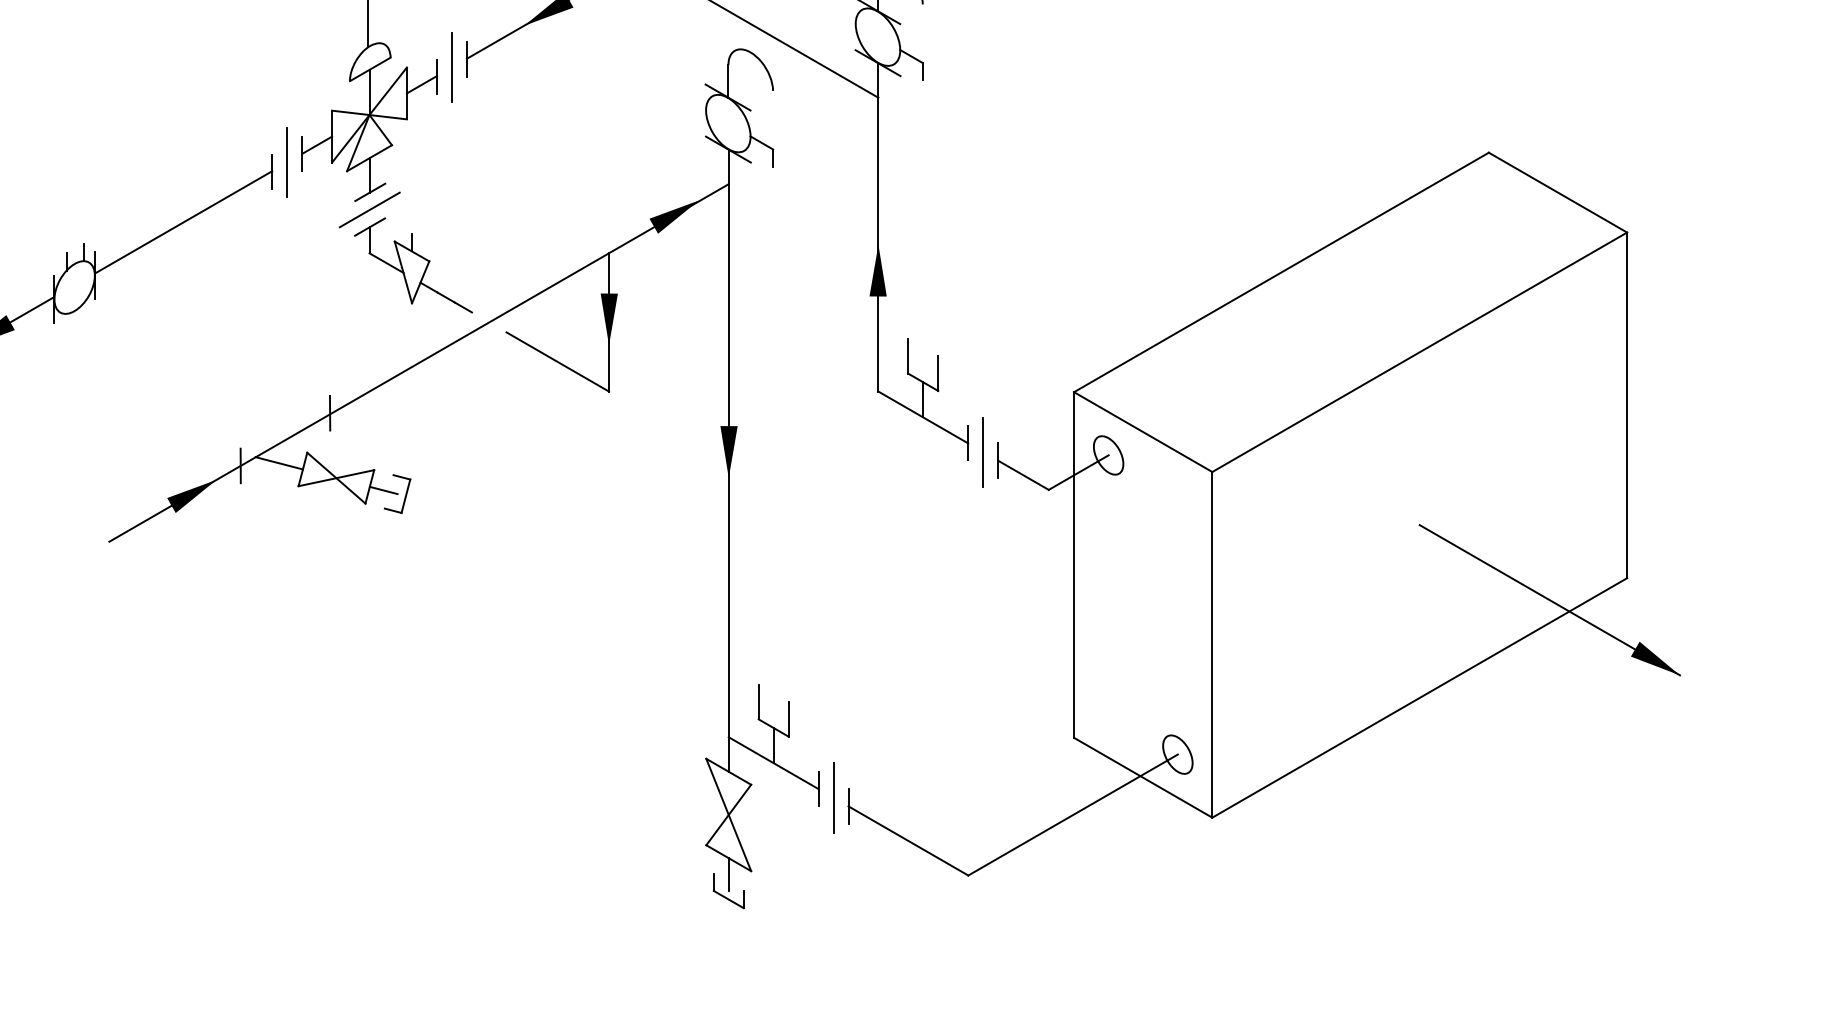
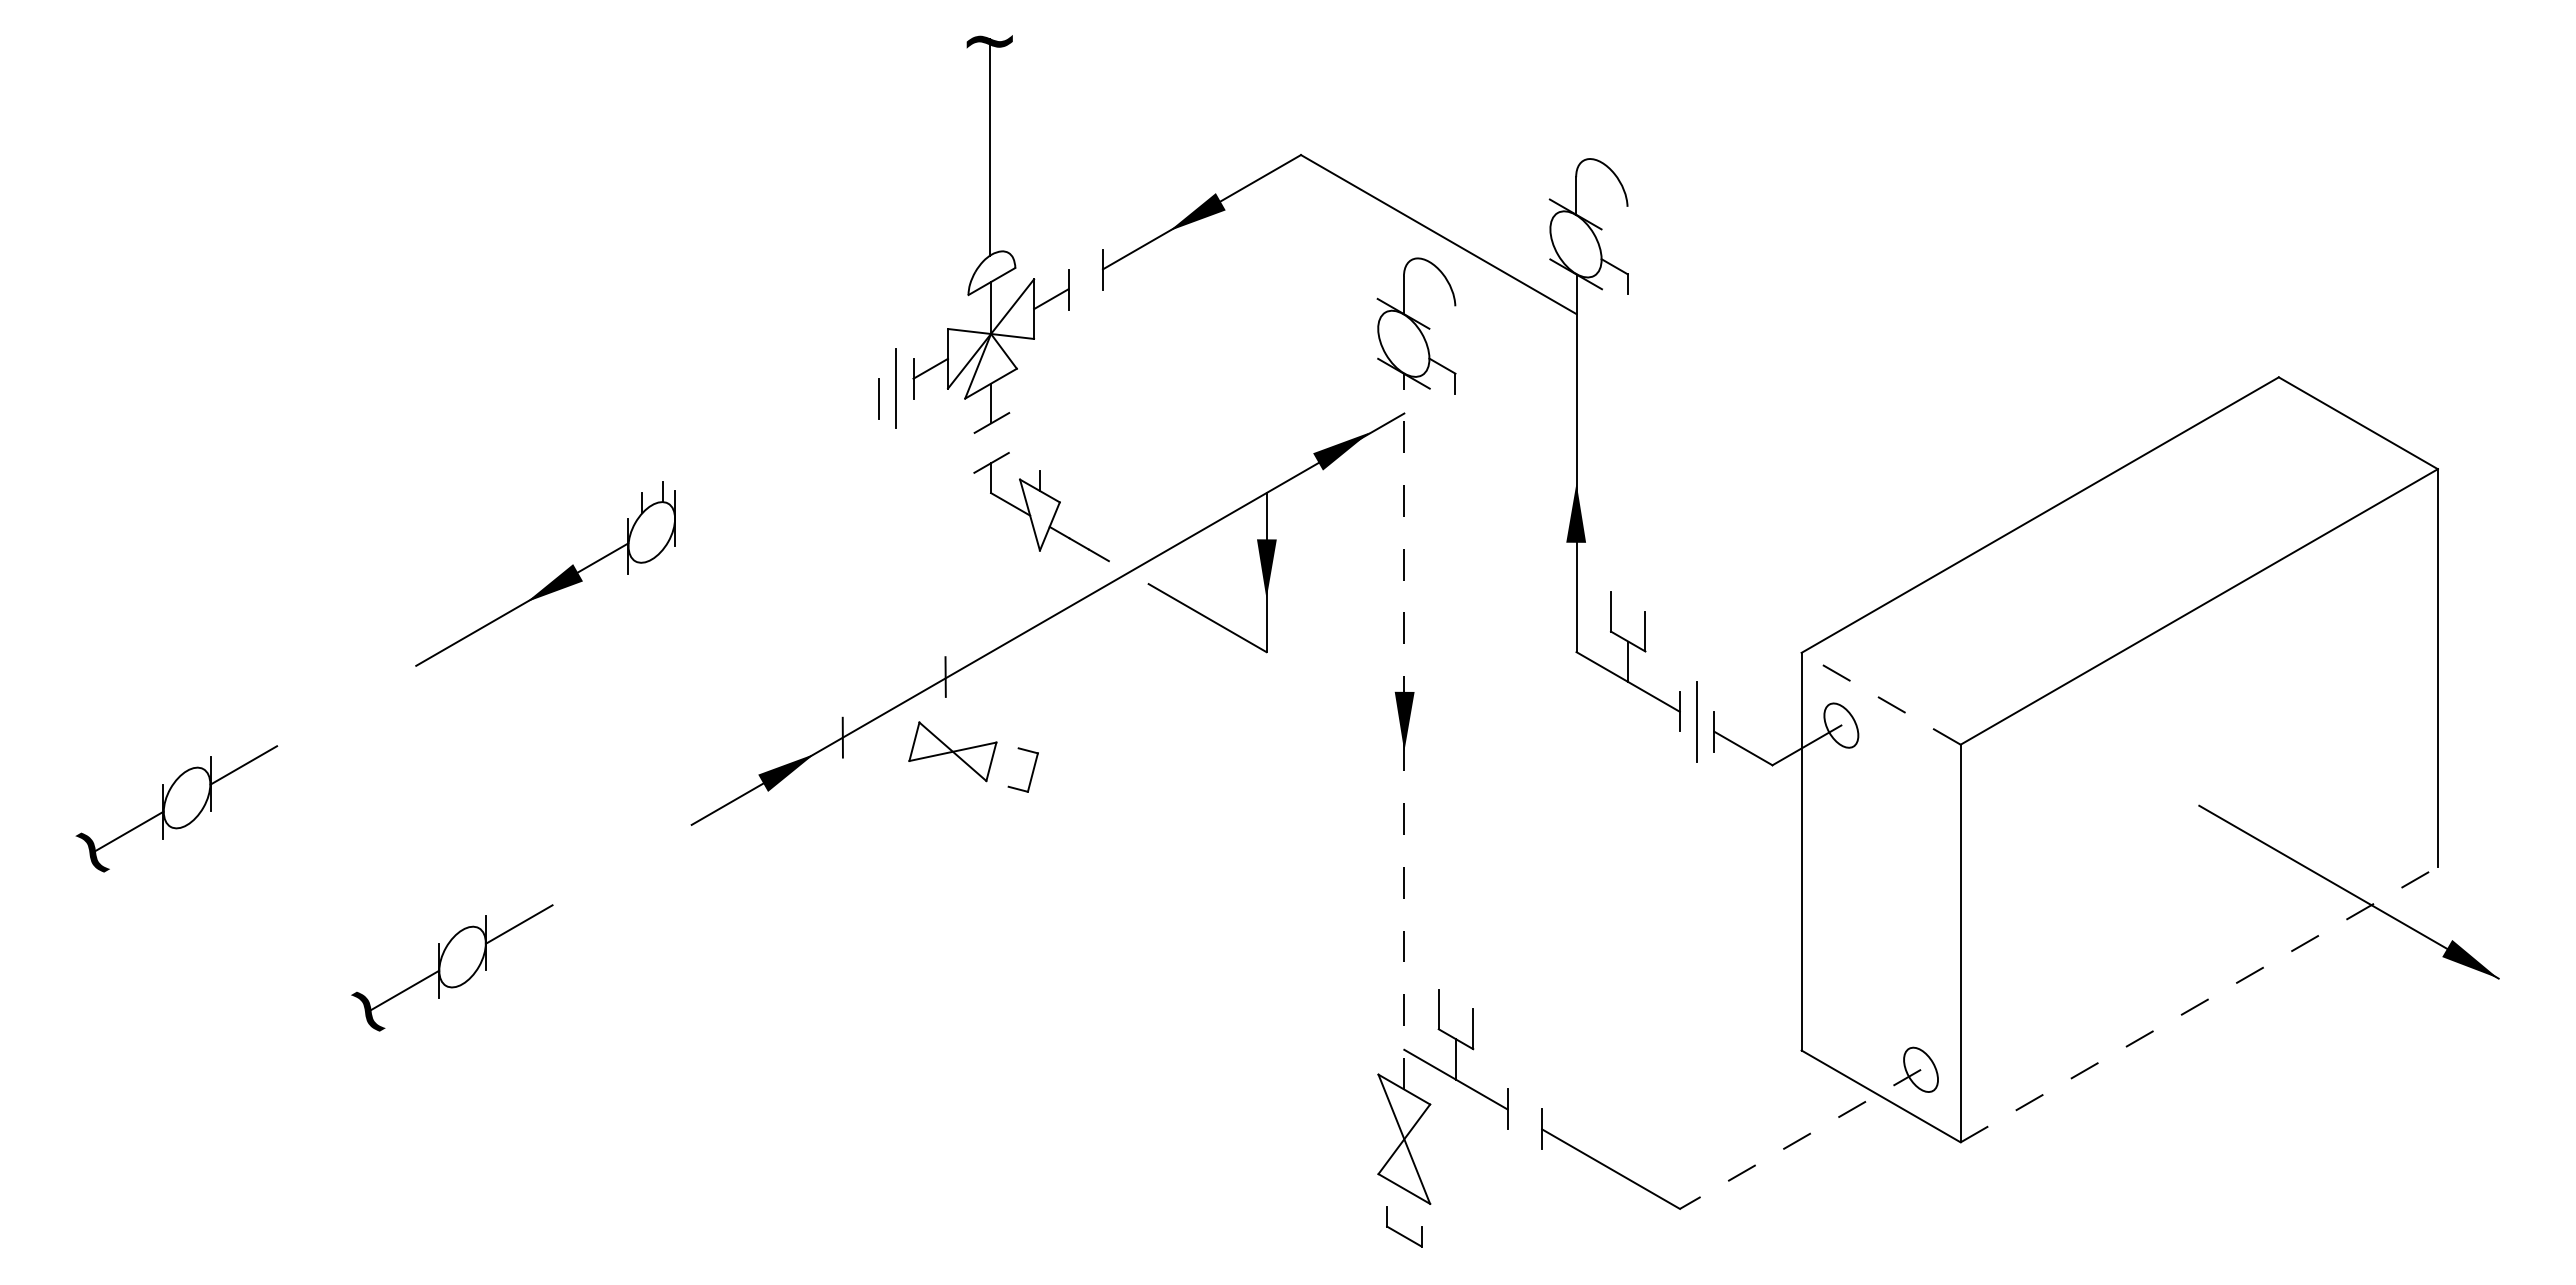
line: (451, 67) -> (1085, 279), removed
line: (369, 210) -> (990, 443), removed
line: (183, 222) -> (777, 457), removed
line: (1143, 431) -> (1881, 698), solid -> dashed
line: (728, 460) -> (1404, 731), solid -> dashed
line: (279, 463) -> (887, 734), removed
line: (383, 490) -> (1007, 765), removed
line: (1419, 697) -> (2199, 1004), solid -> dashed
line: (833, 797) -> (1524, 1119), removed
line: (1073, 815) -> (1800, 1139), solid -> dashed
line: (728, 874) -> (1404, 1207), removed

